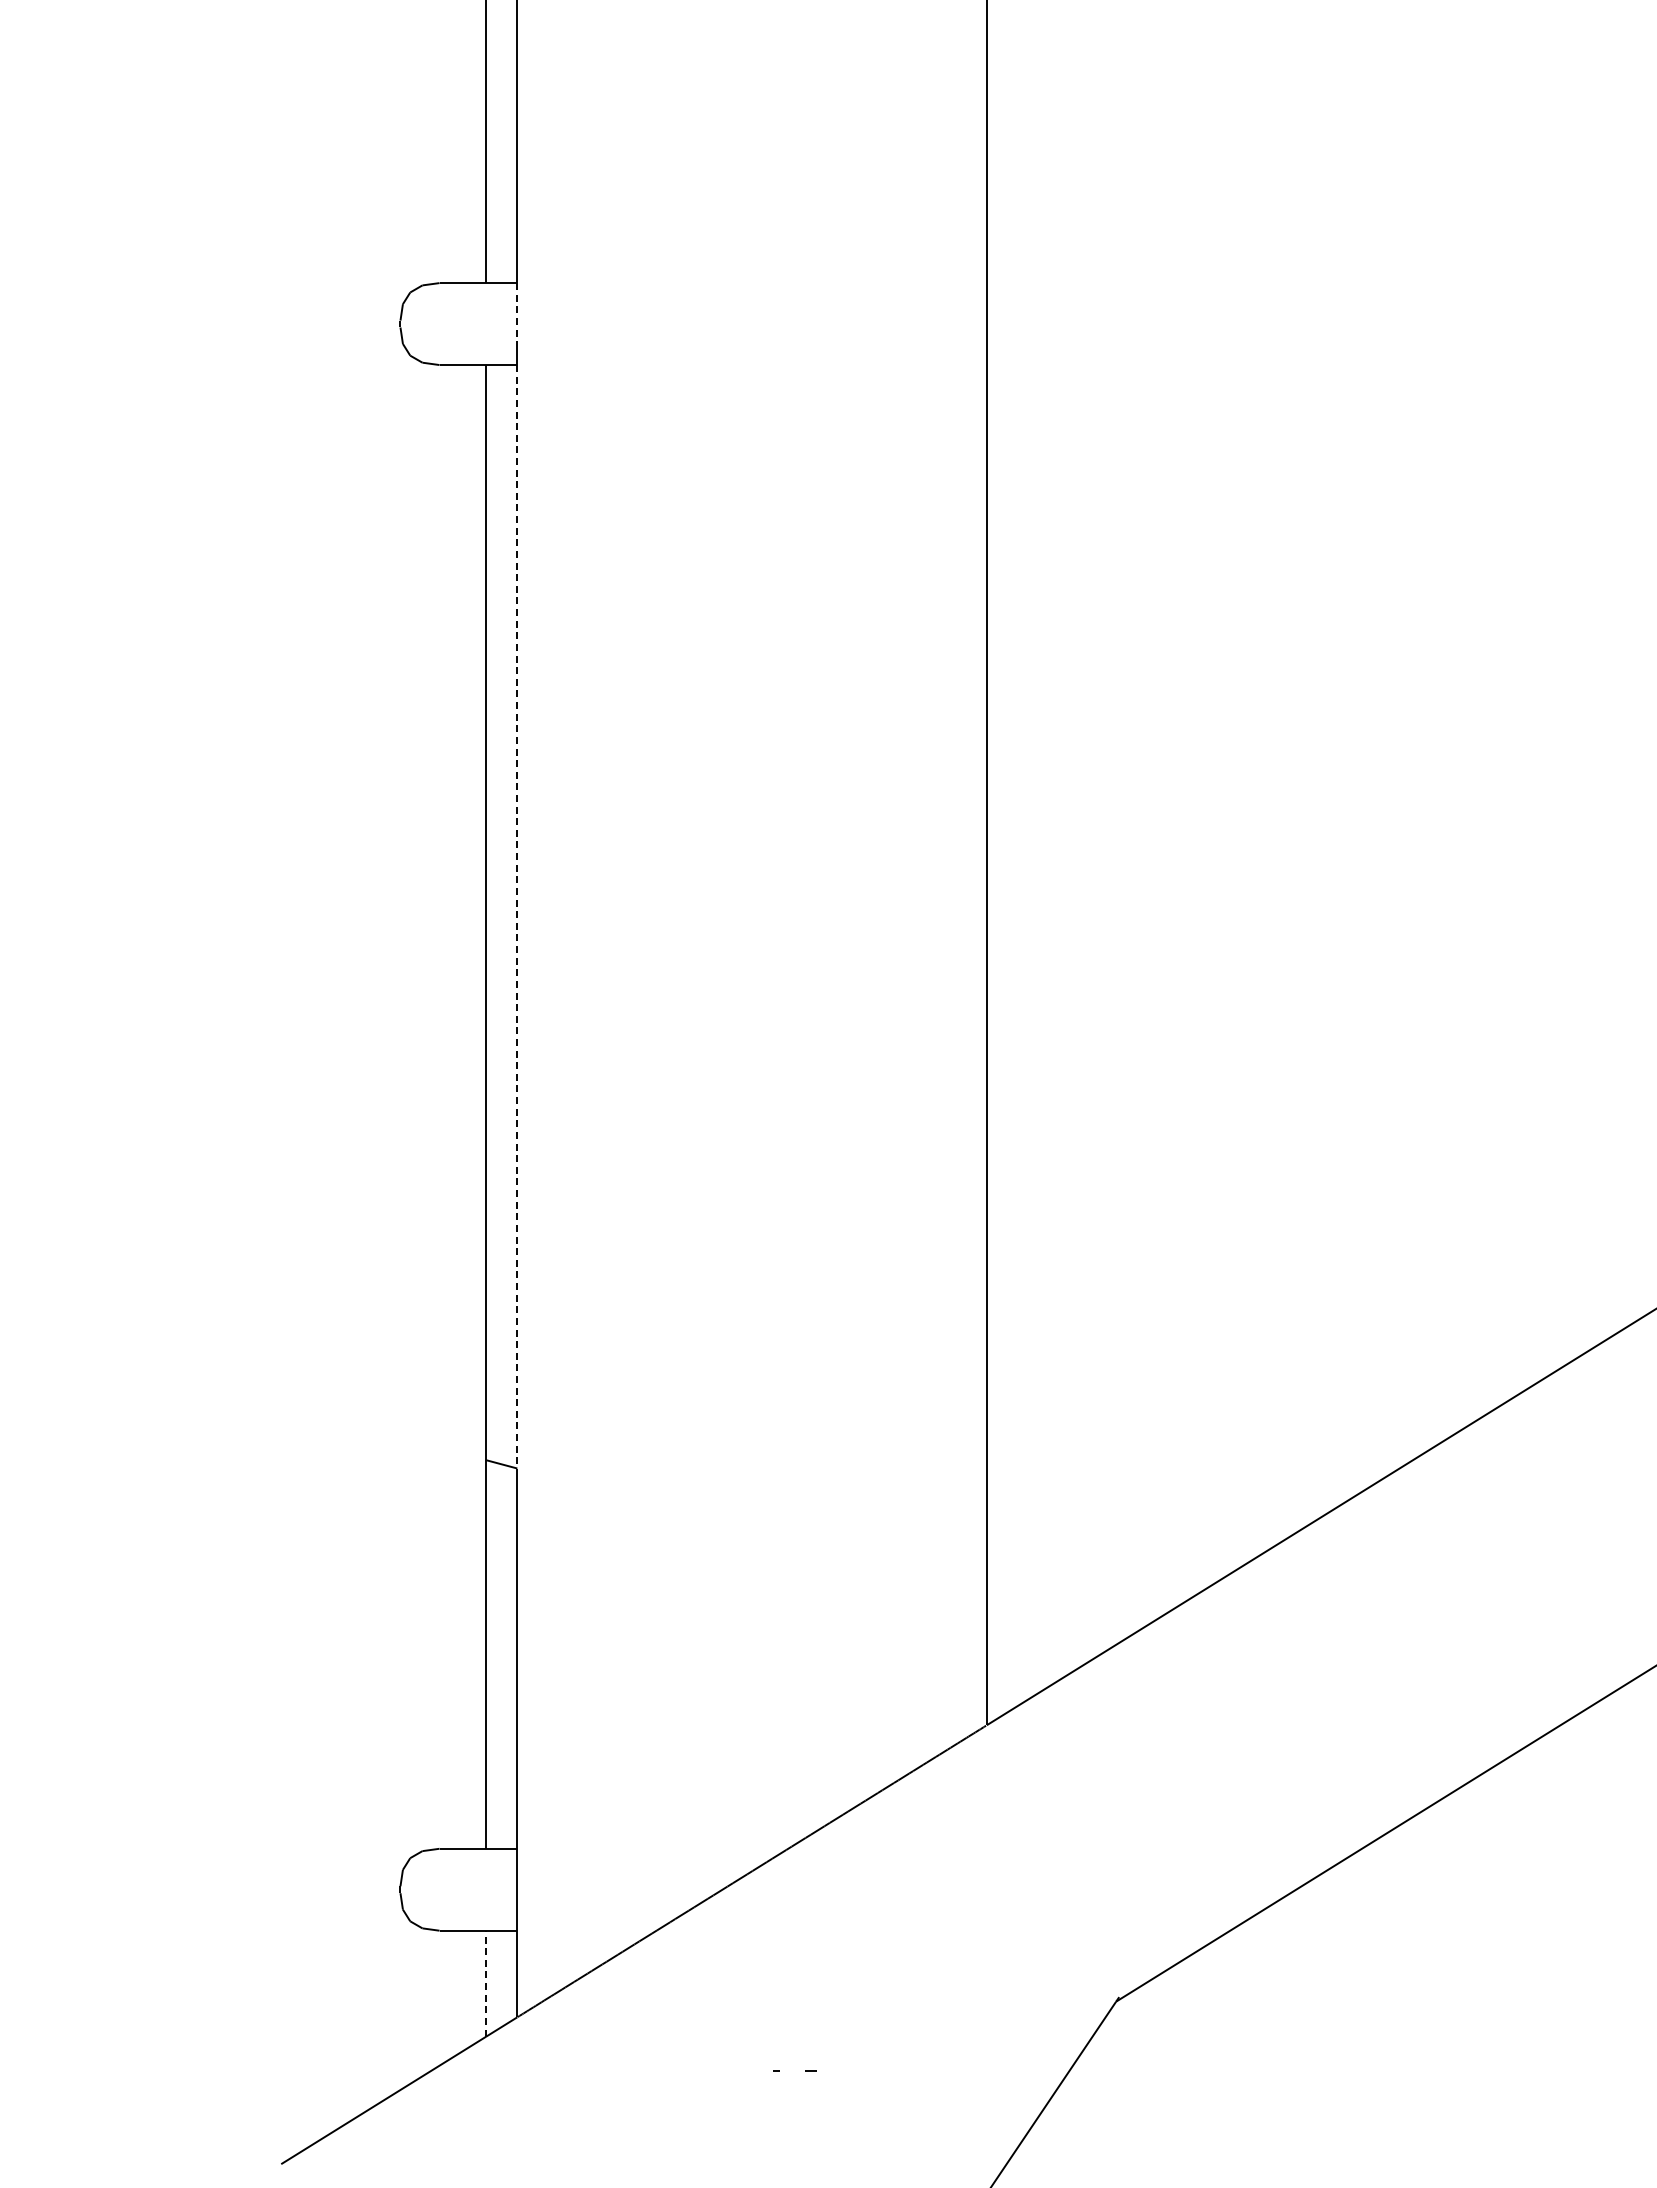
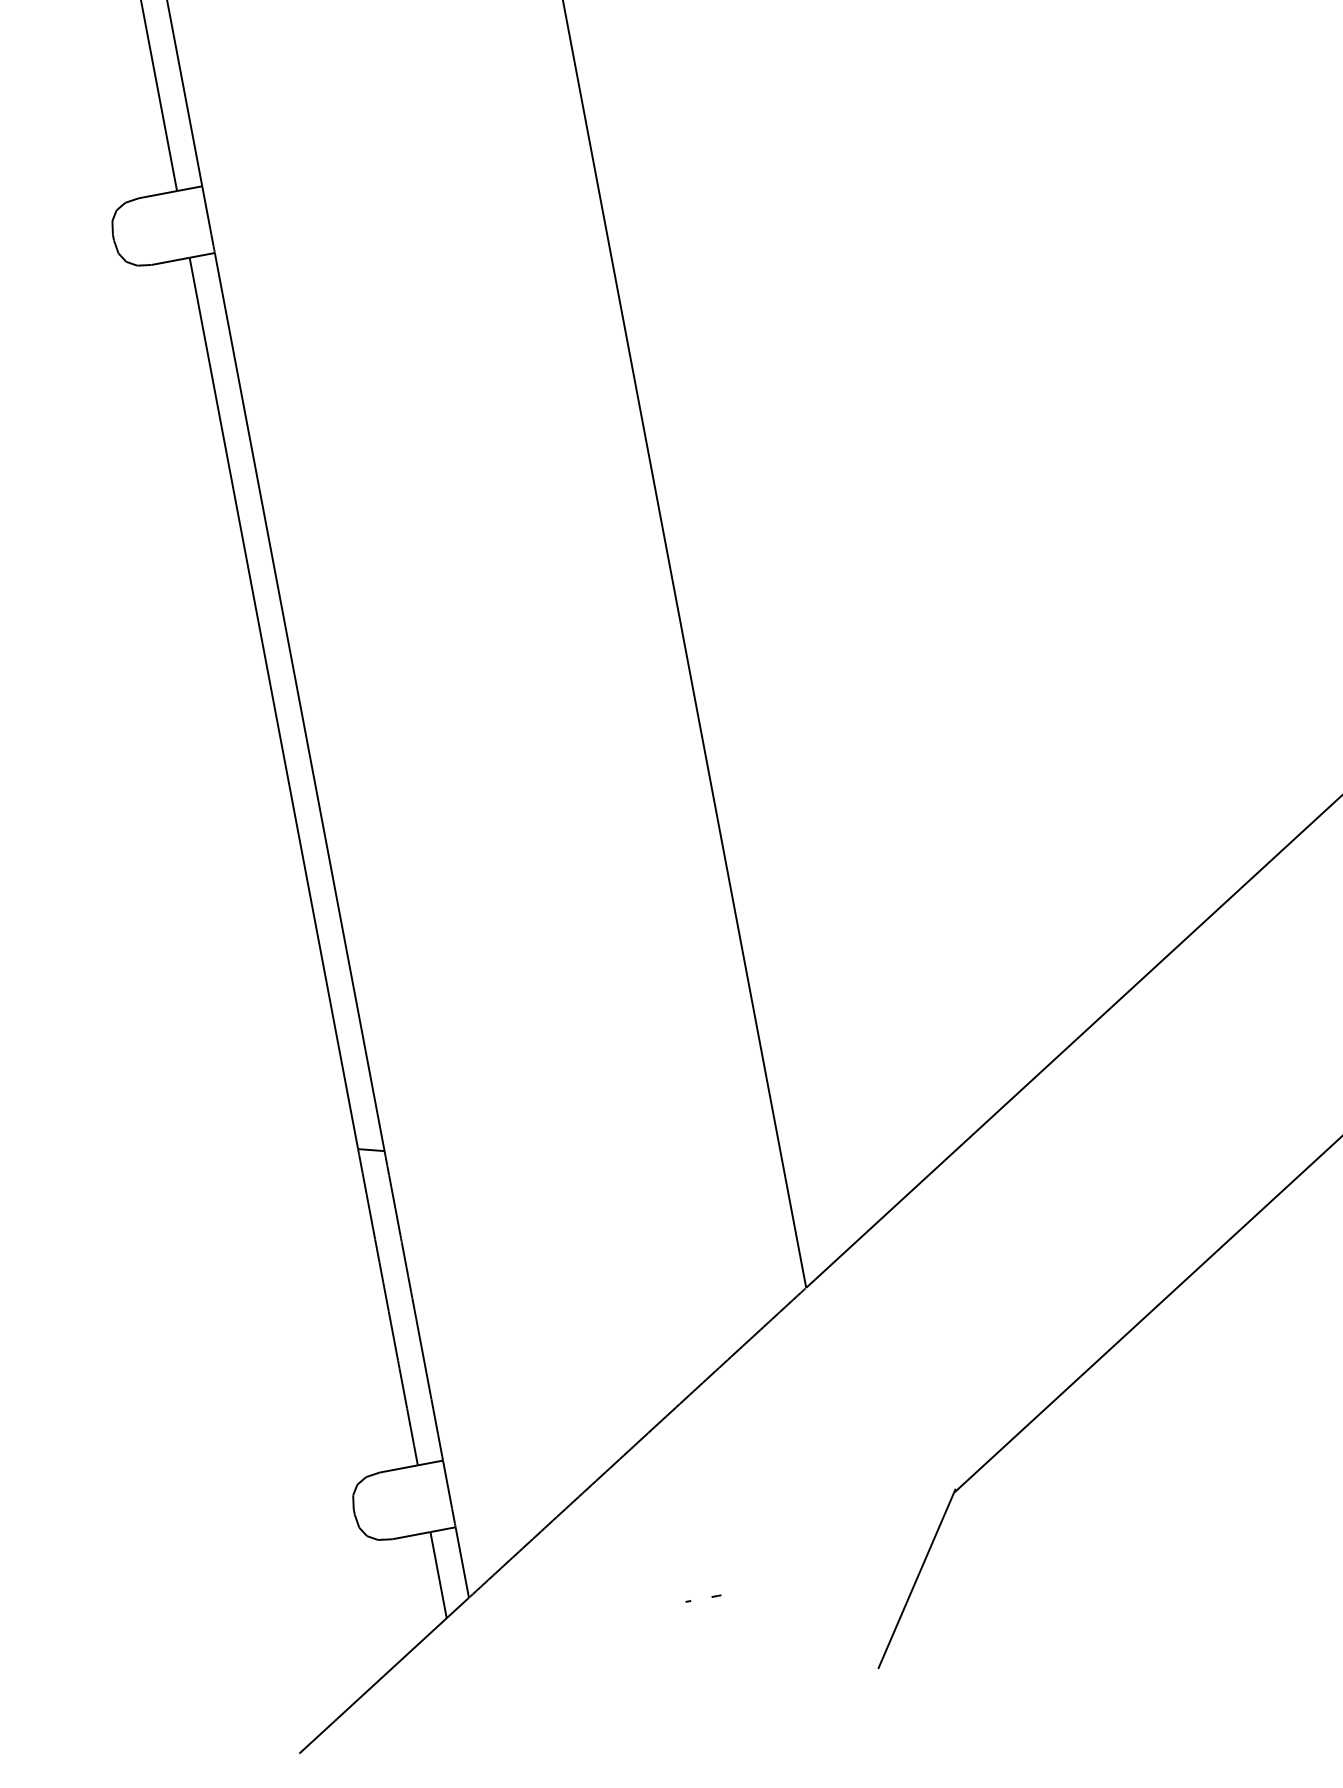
line: (517, 313) -> (207, 211), dashed -> solid
line: (517, 916) -> (299, 701), dashed -> solid
line: (486, 1983) -> (438, 1574), dashed -> solid

